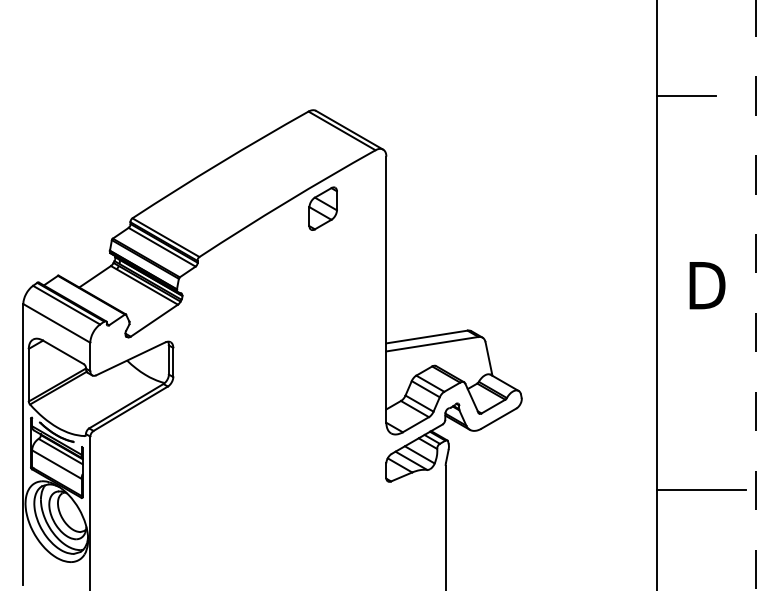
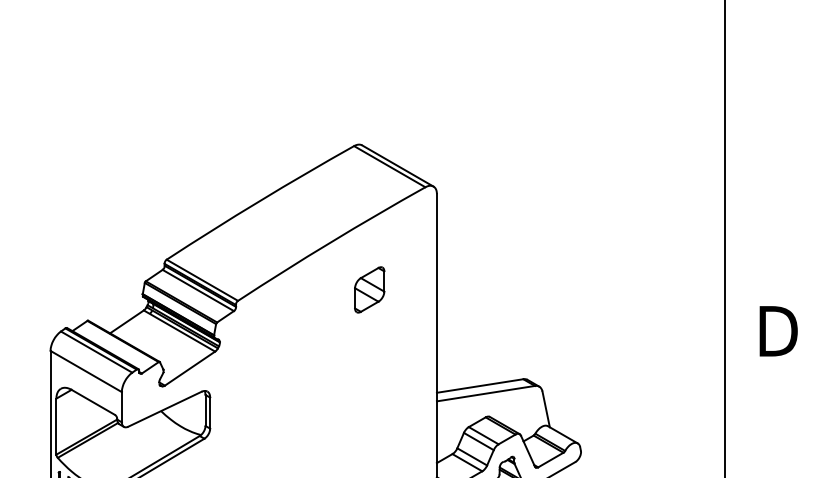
line: (686, 95) -> (756, 128), removed
part: (322, 208) -> (368, 289), moved

